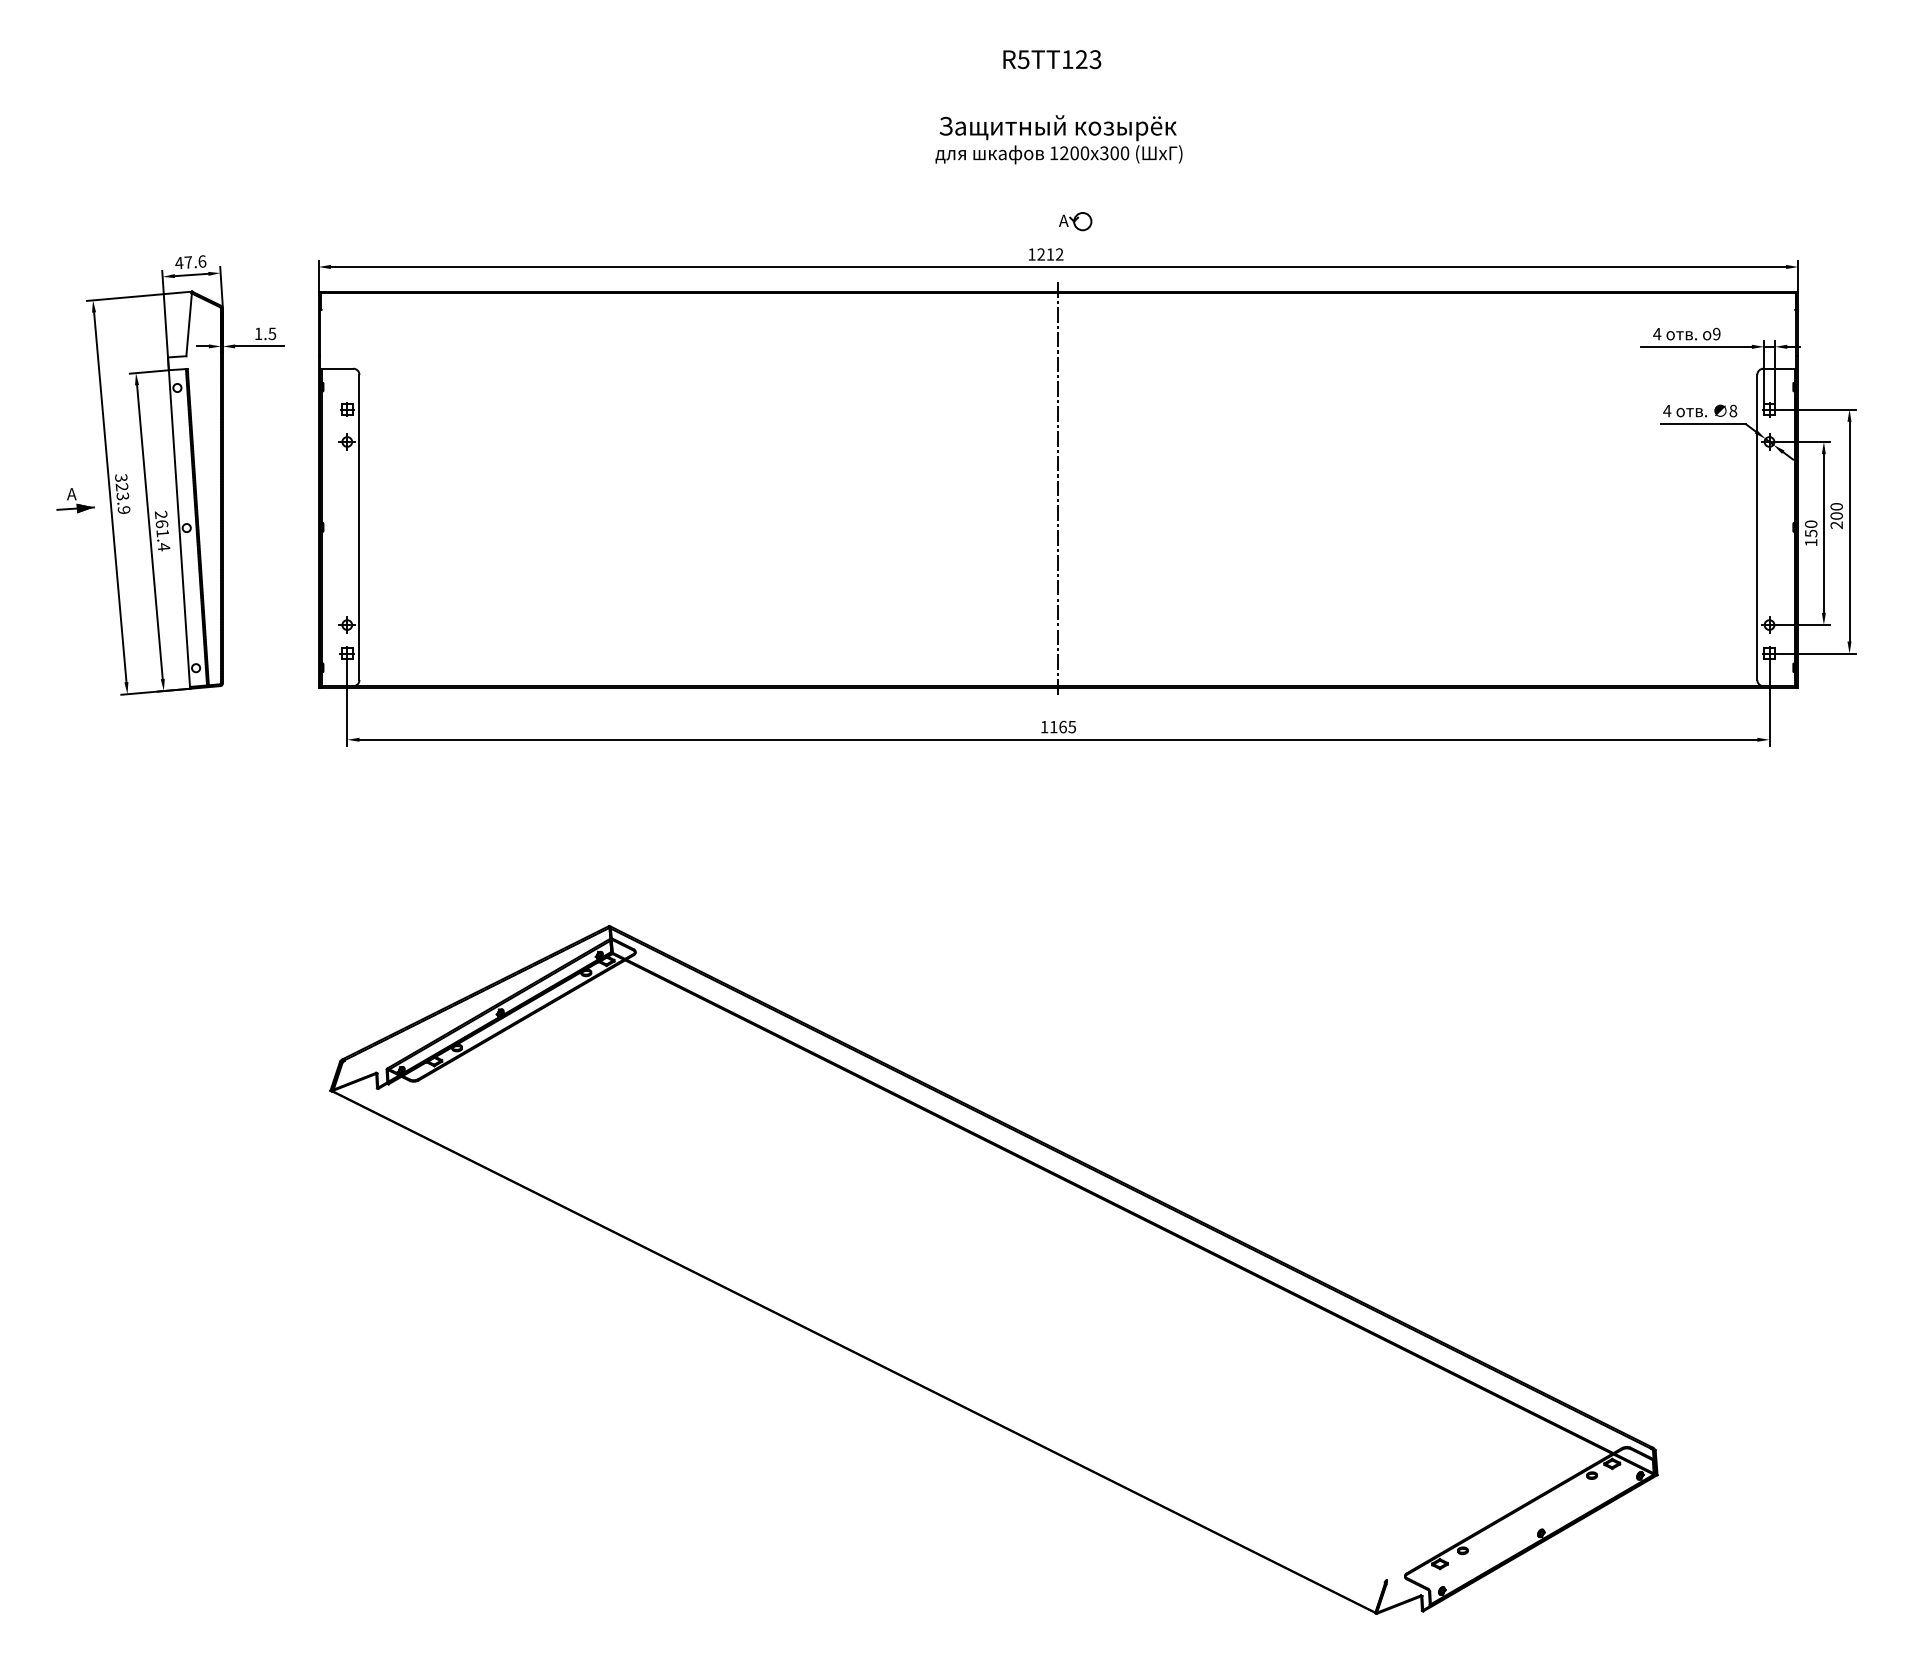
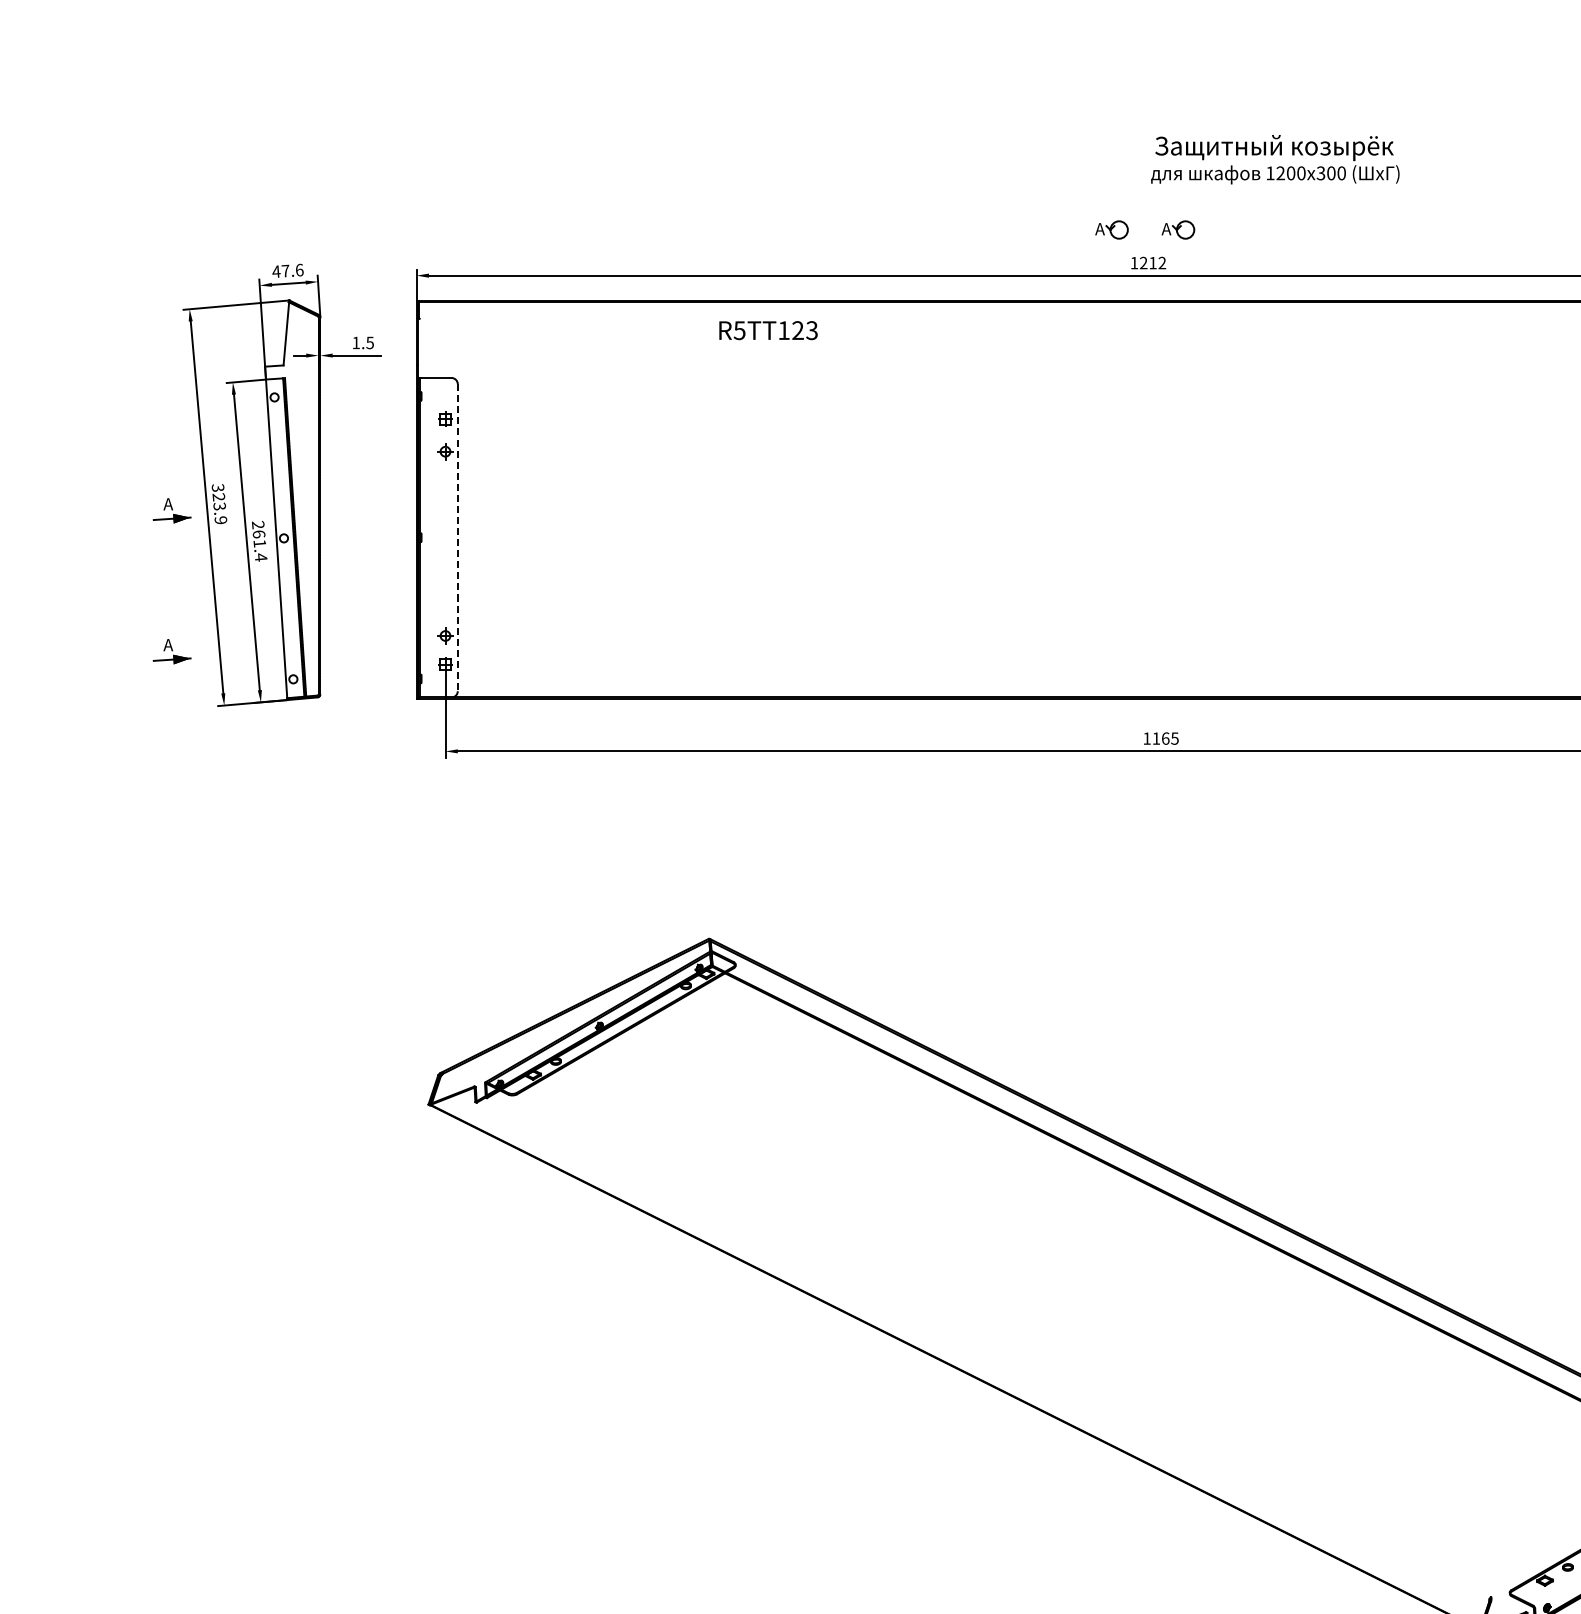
text: (1052, 59) -> (768, 330), moved
text: (1058, 139) -> (1274, 159), moved
part: (1009, 221) -> (1111, 229), added
line: (1058, 487) -> (1161, 497), removed
line: (359, 527) -> (457, 537), solid -> dashed
part: (75, 640) -> (172, 651), added

